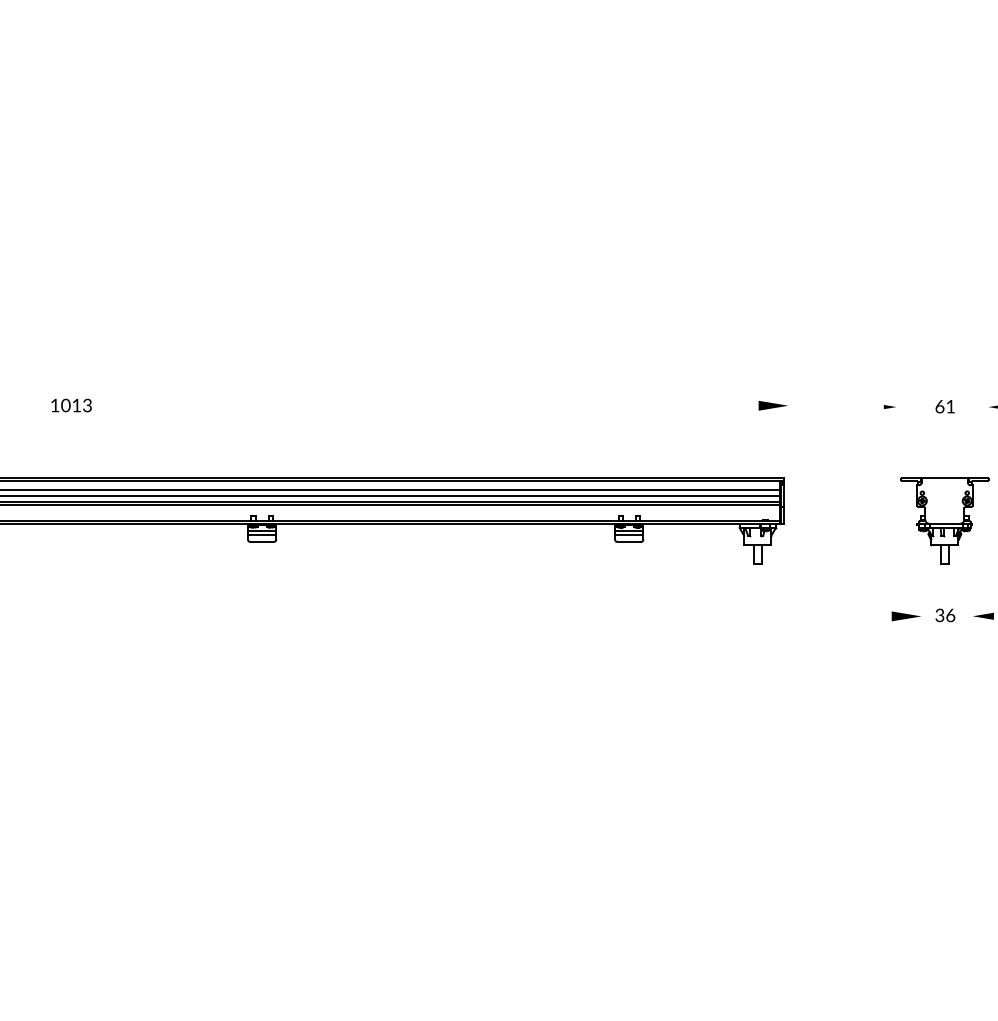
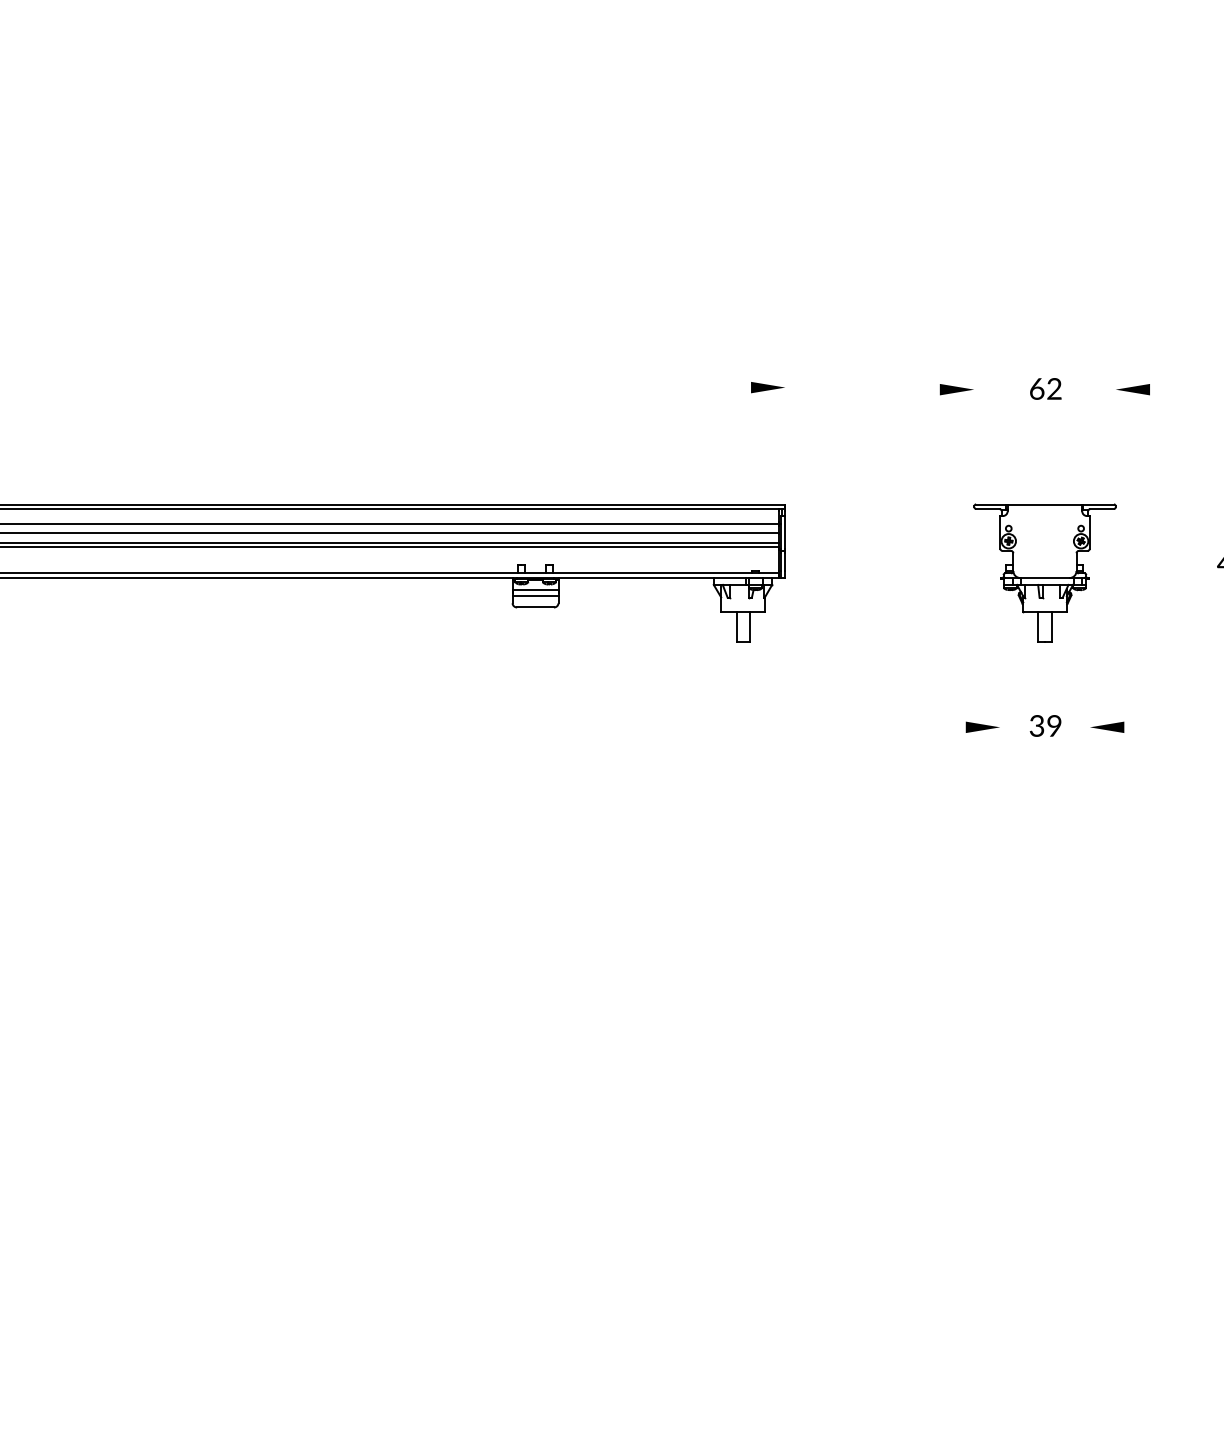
part: (772, 405) -> (766, 387), size x0.71
part: (889, 406) -> (955, 388), size x1.67
text: (950, 406) -> (1054, 388), 61 -> 62
part: (905, 615) -> (981, 726), size x0.71
text: (950, 615) -> (1054, 726), 36 -> 39

